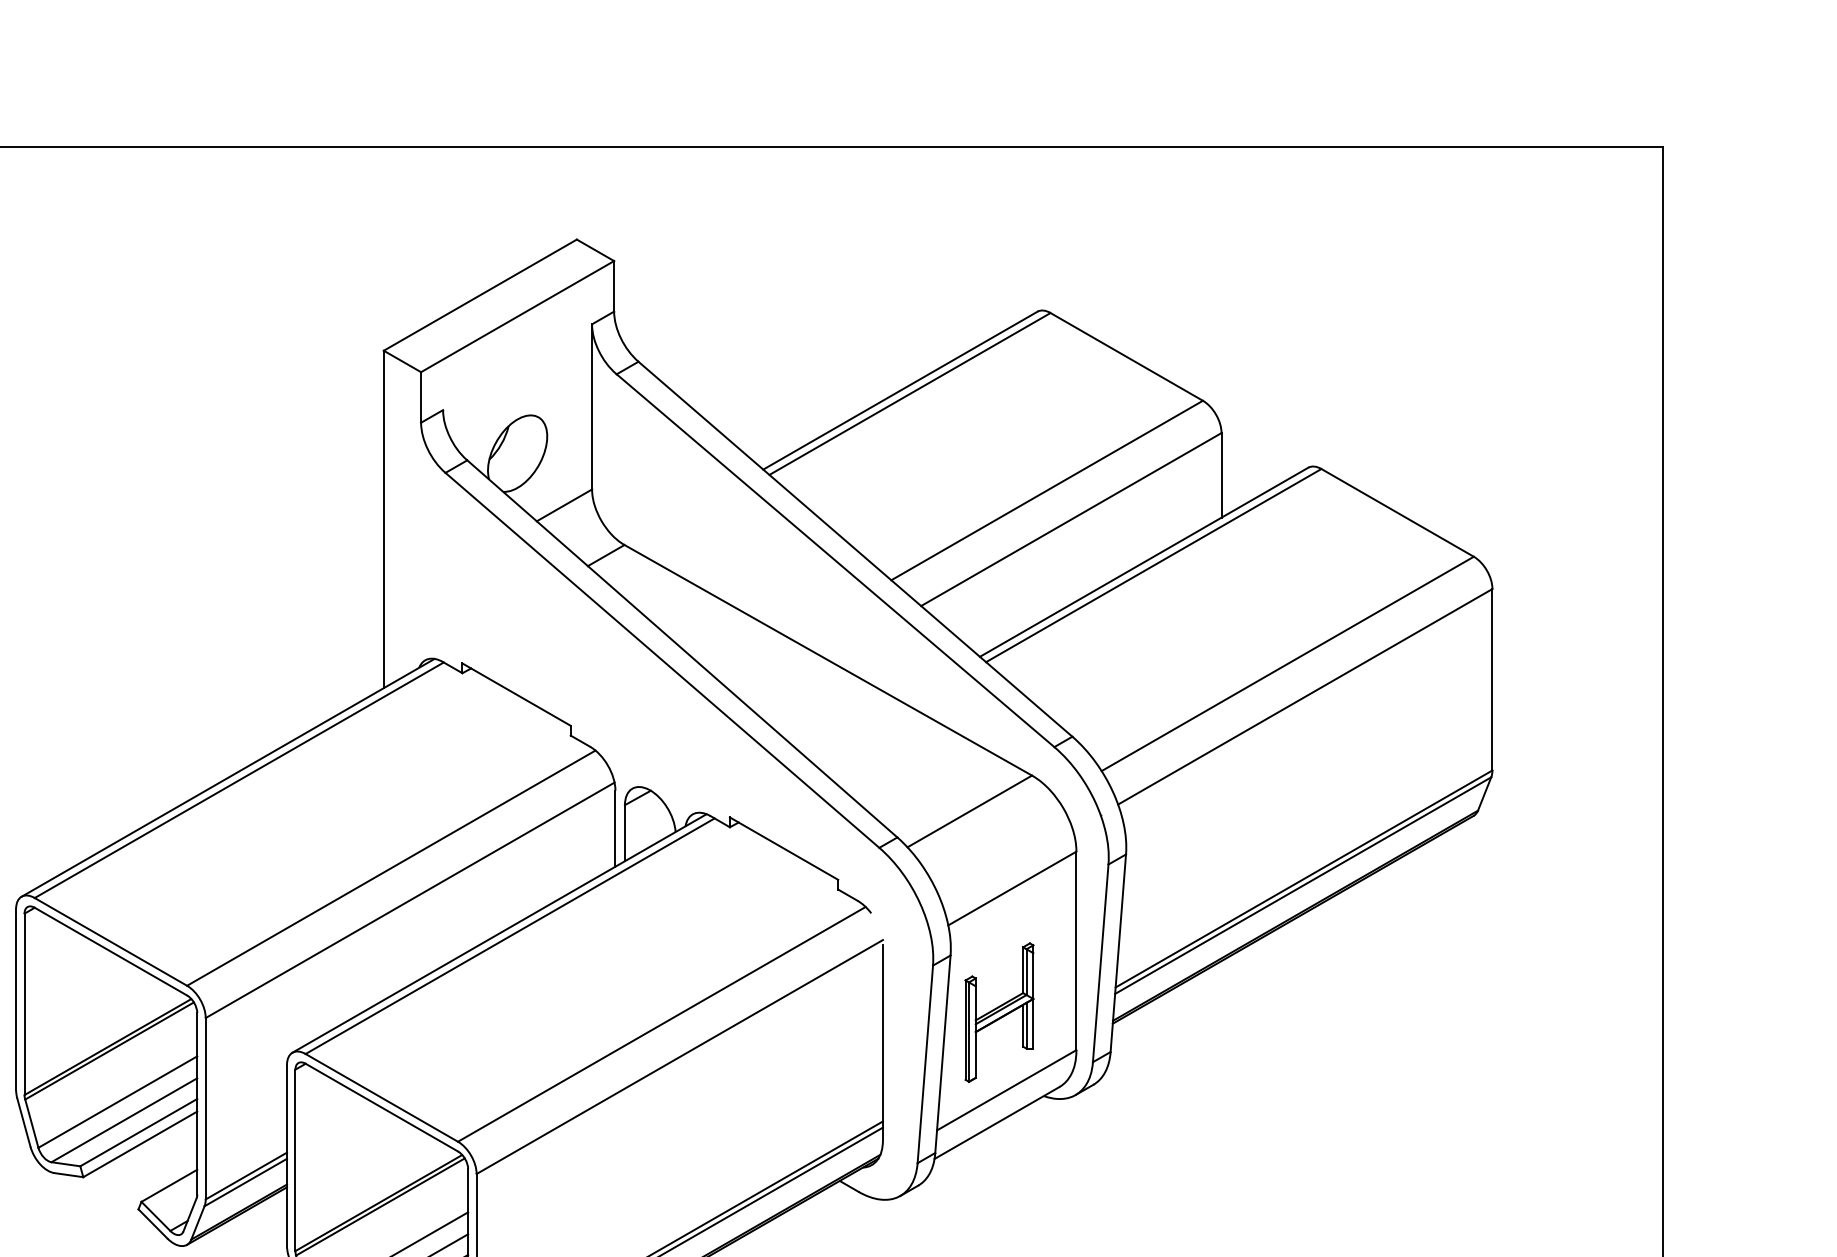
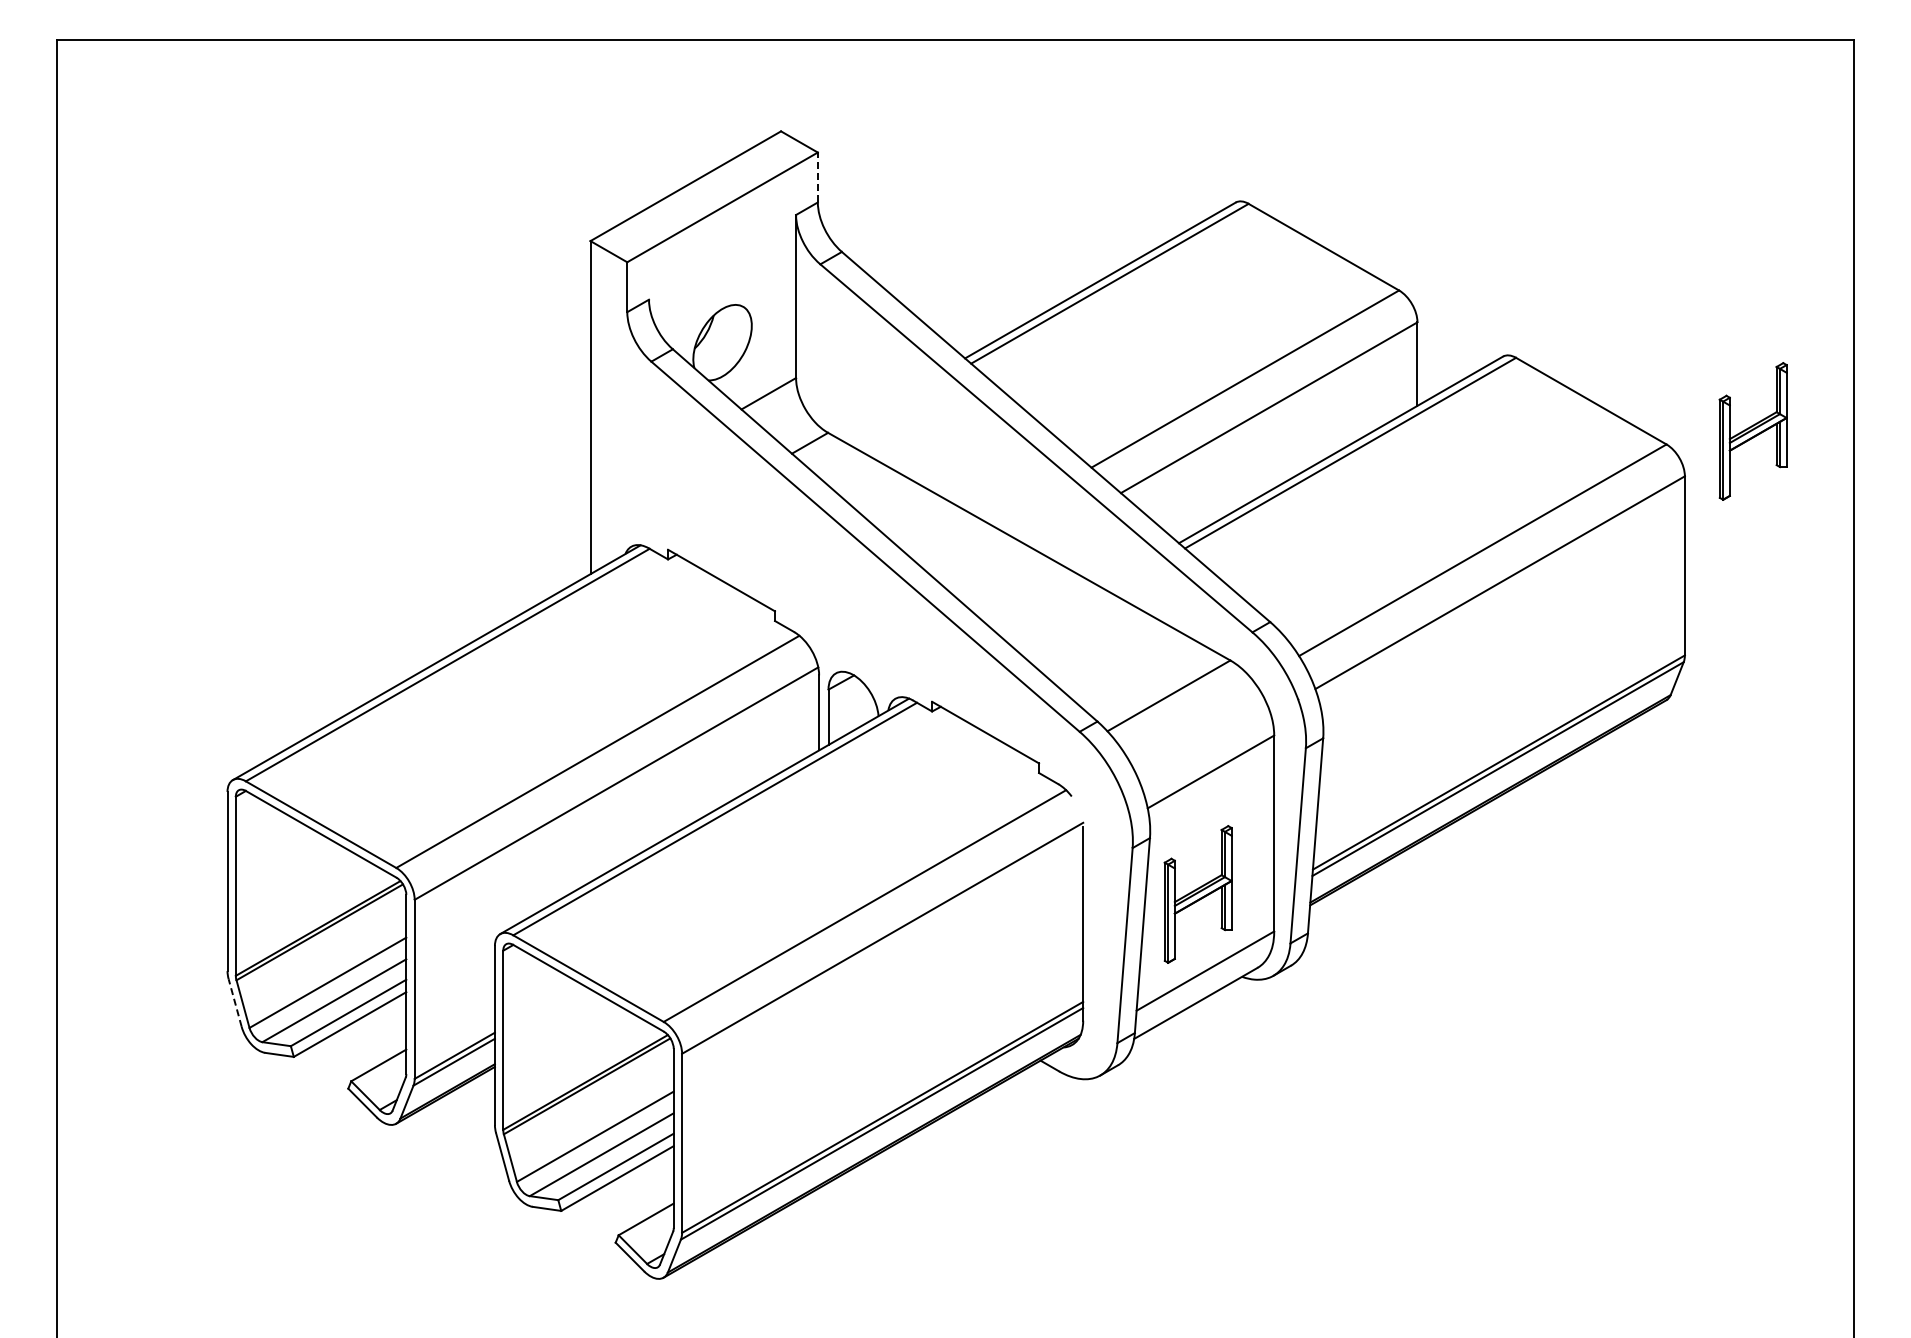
line: (613, 286) -> (817, 177), solid -> dashed
part: (1560, 543) -> (1752, 431), added
line: (24, 1123) -> (235, 1003), solid -> dashed

